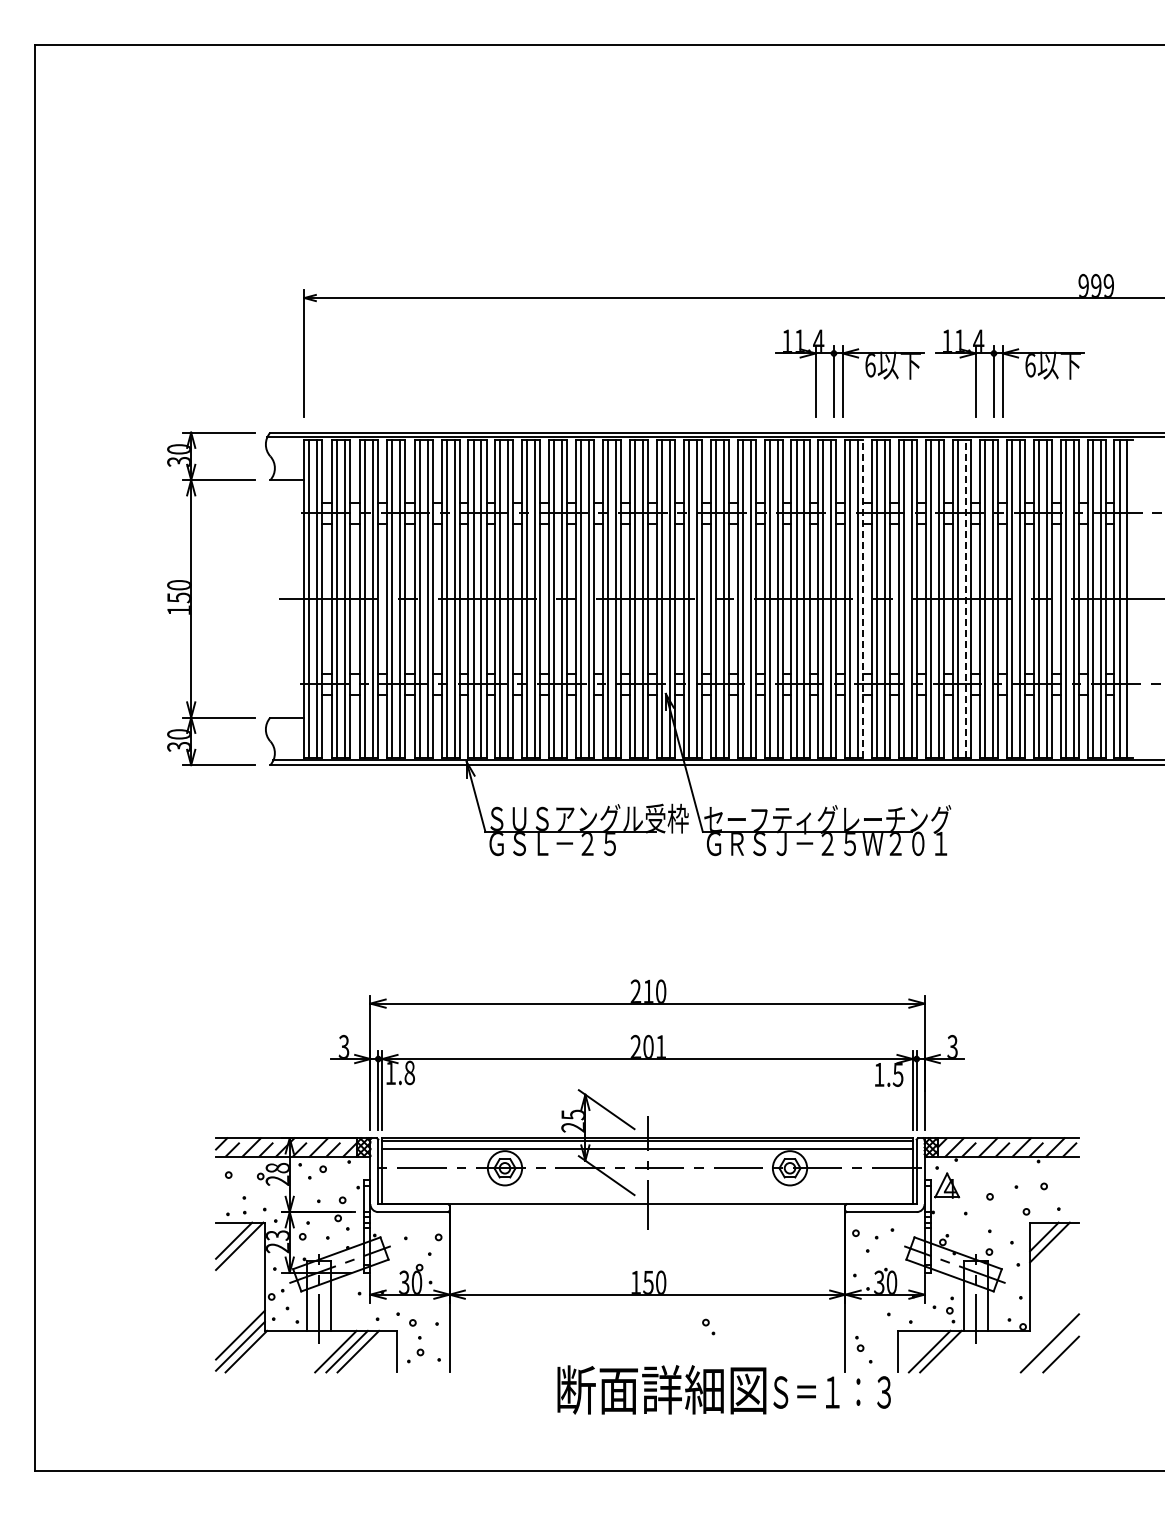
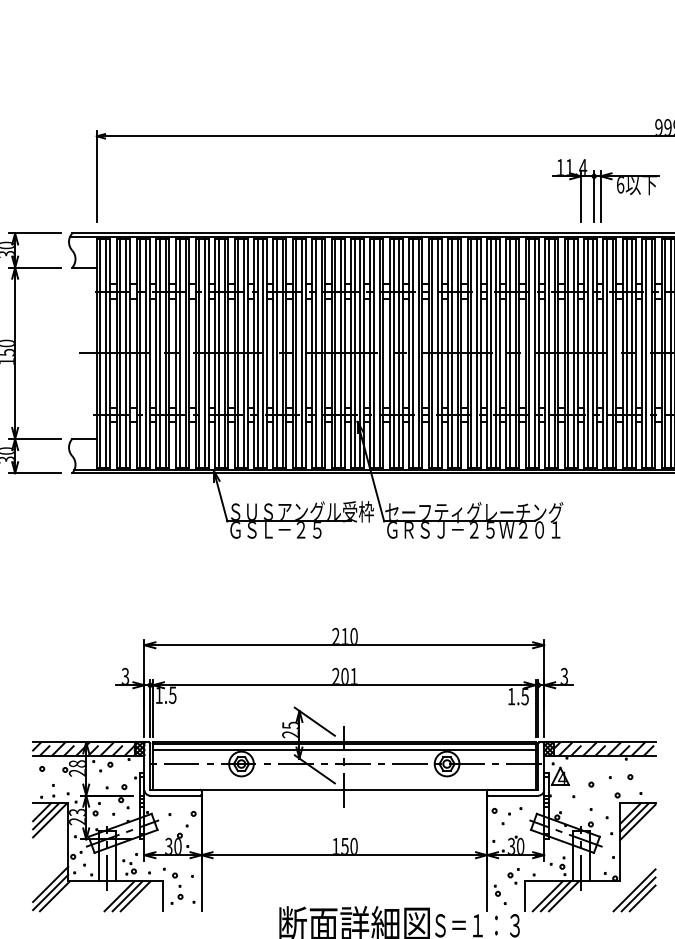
part: (849, 373) -> (489, 190), removed
line: (863, 598) -> (500, 353), dashed -> solid
line: (965, 598) -> (573, 353), dashed -> solid
text: (409, 1072) -> (172, 694), 1.8 -> 1.5
line: (228, 1234) -> (42, 811), added
line: (1054, 1248) -> (637, 821), added
part: (349, 1311) -> (129, 867), added
part: (708, 1326) -> (512, 878), moved
line: (1055, 1348) -> (638, 894), added
line: (951, 1351) -> (563, 896), added

